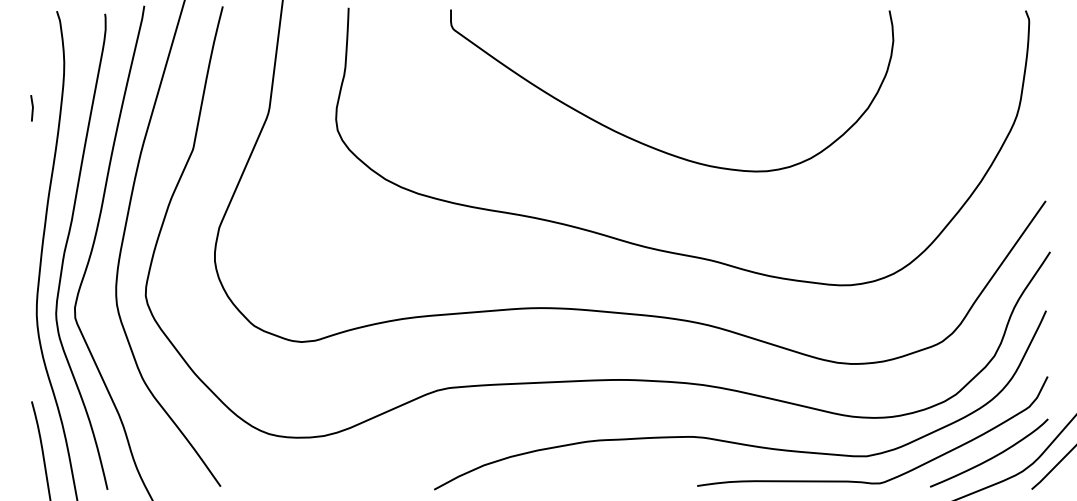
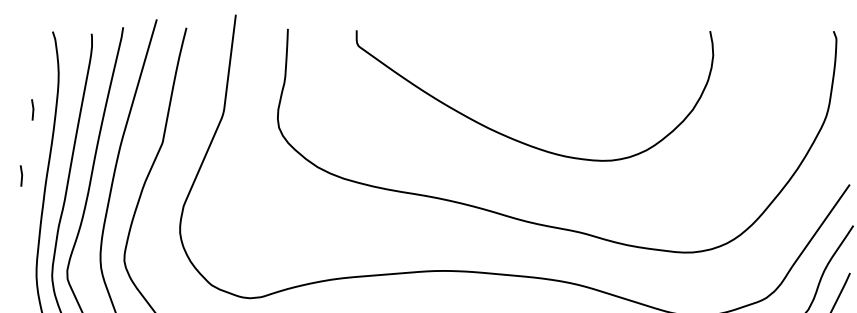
curve: (650, 145) -> (517, 139), moved
line: (18, 190) -> (21, 176), added

